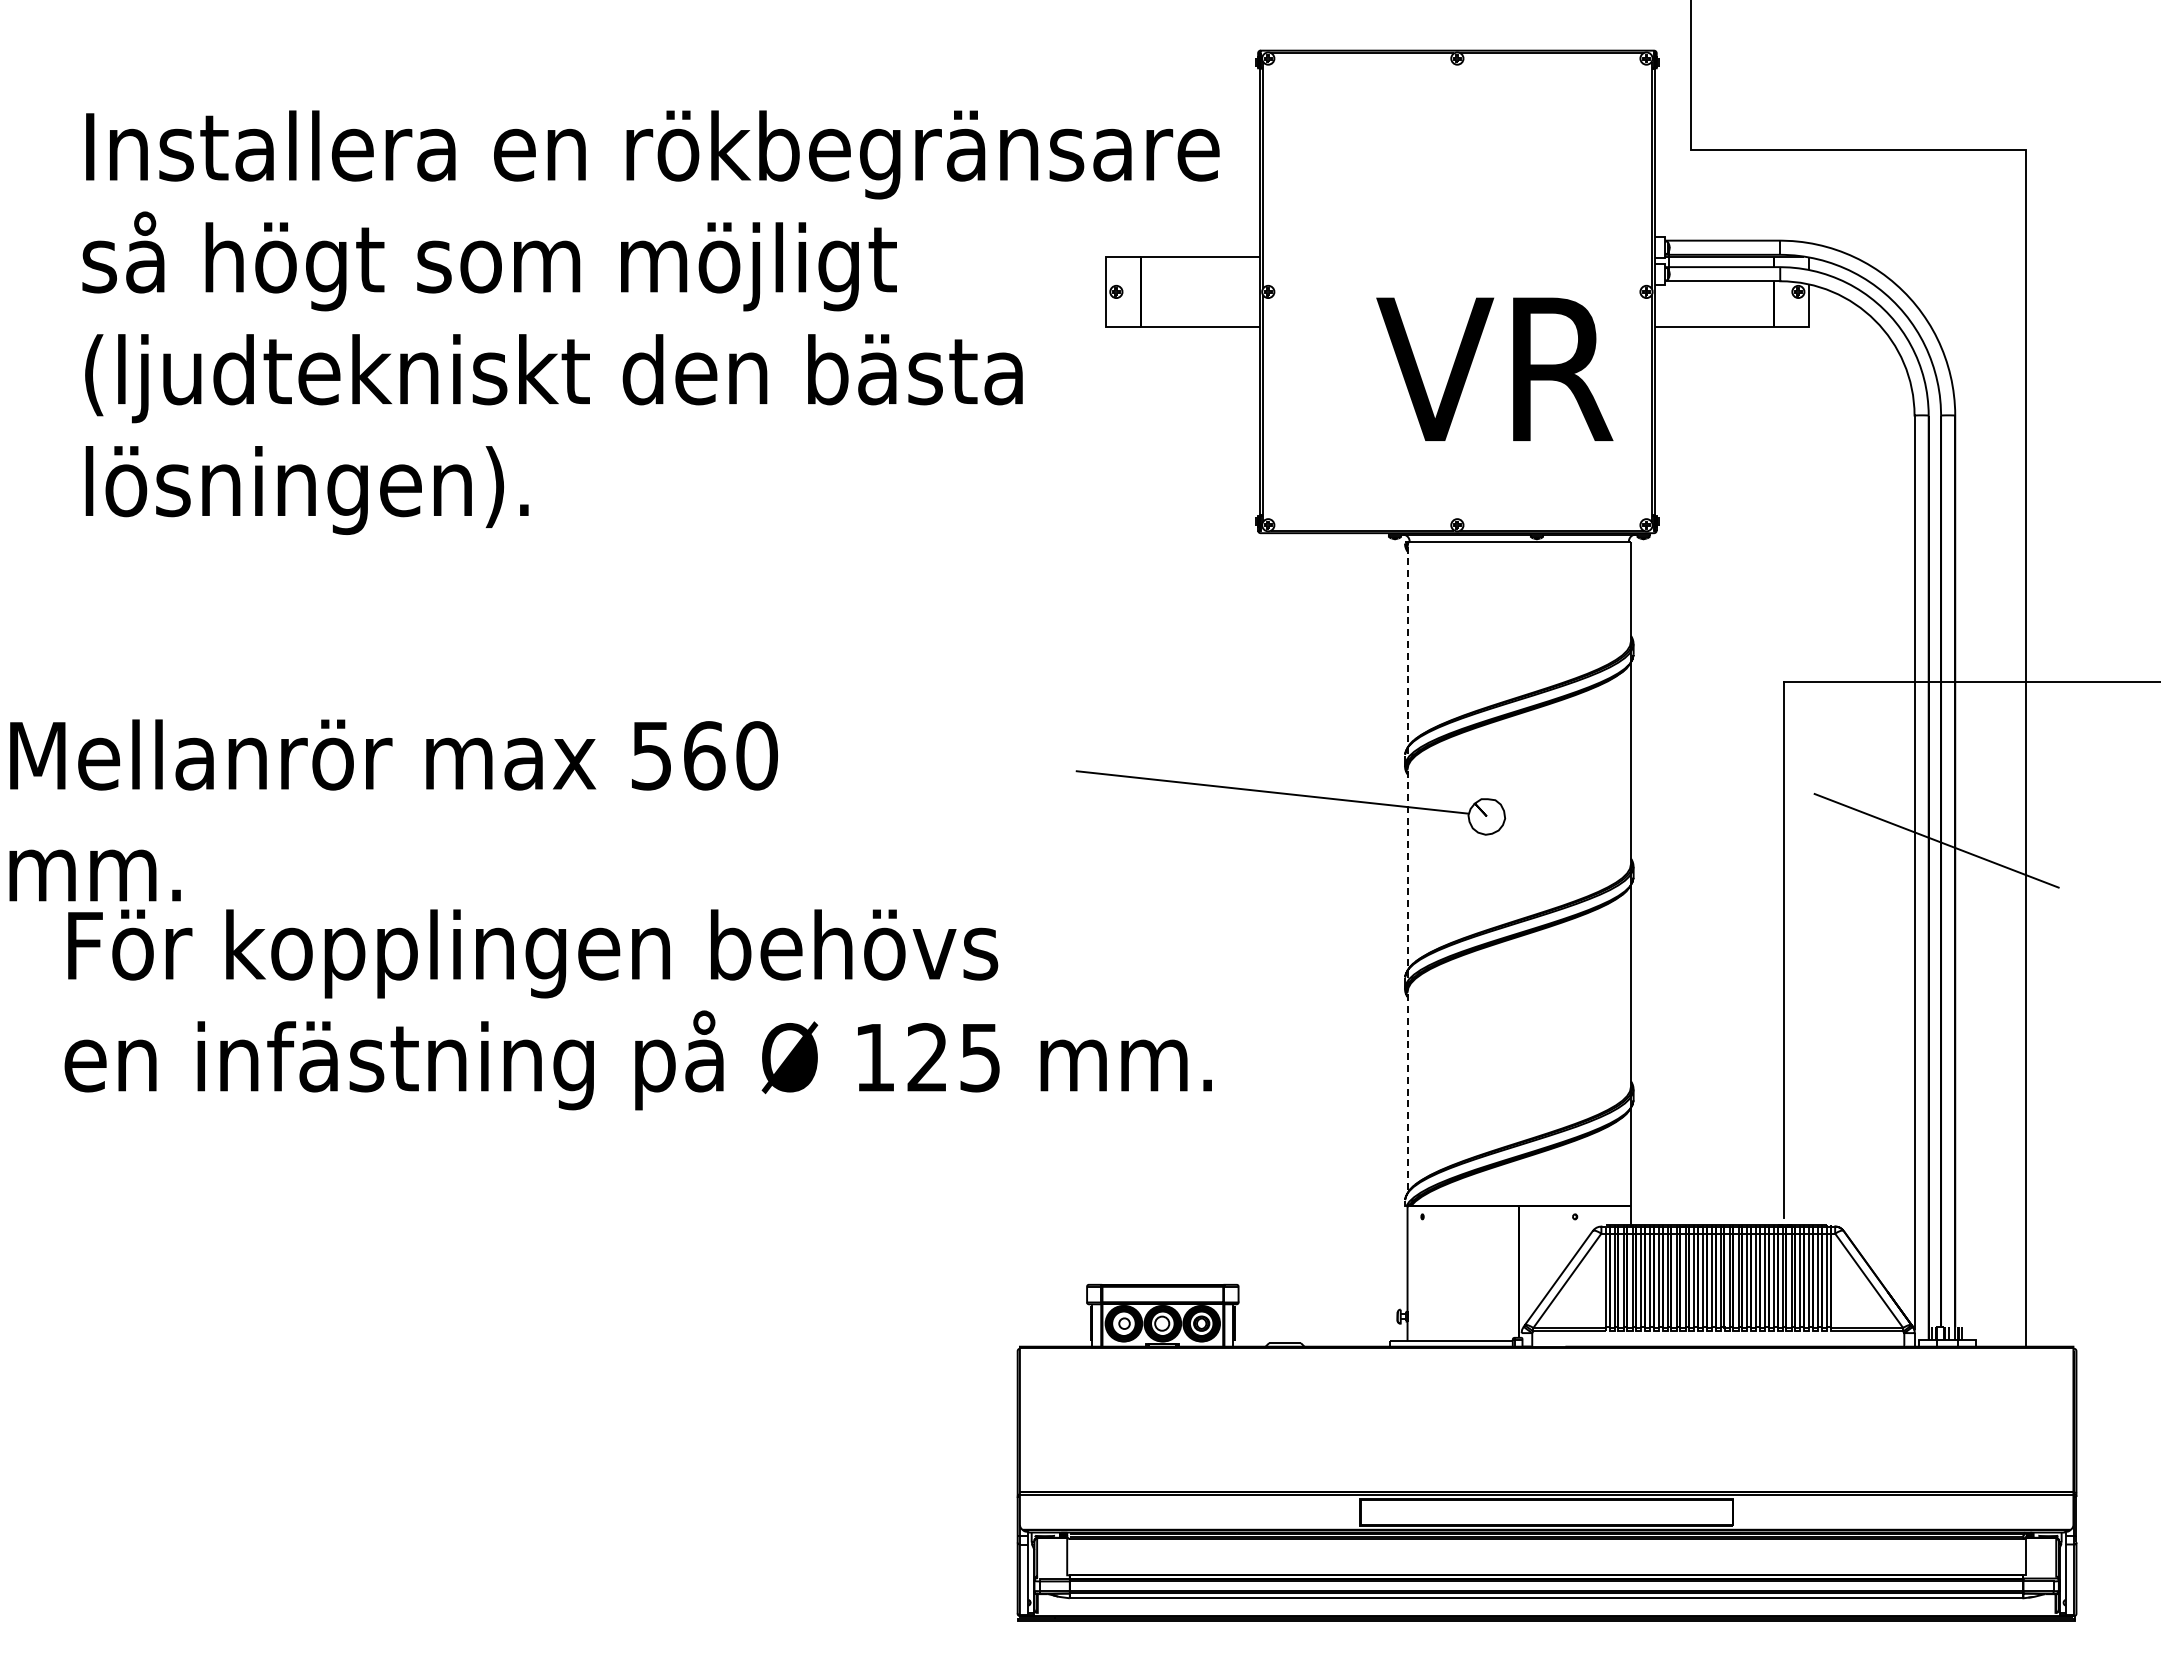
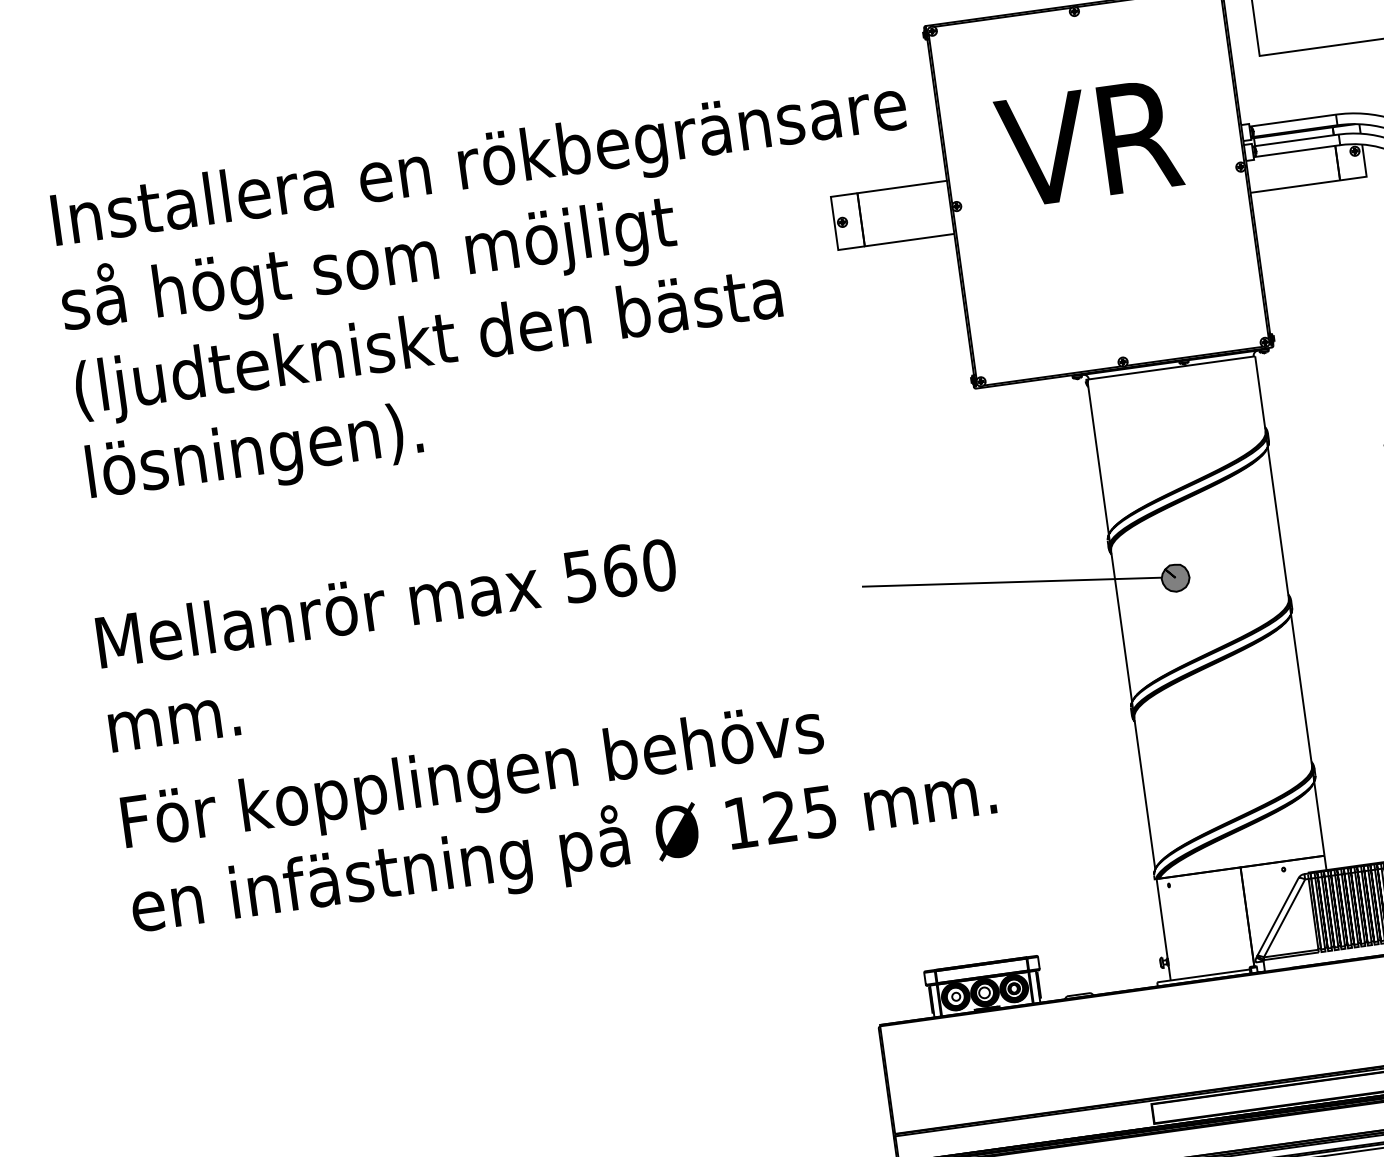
text: (1494, 368) -> (1088, 142), moved
text: (393, 810) -> (391, 644), moved
fill: (1486, 816) -> (1175, 577), added
line: (1407, 869) -> (1121, 626), dashed -> solid

